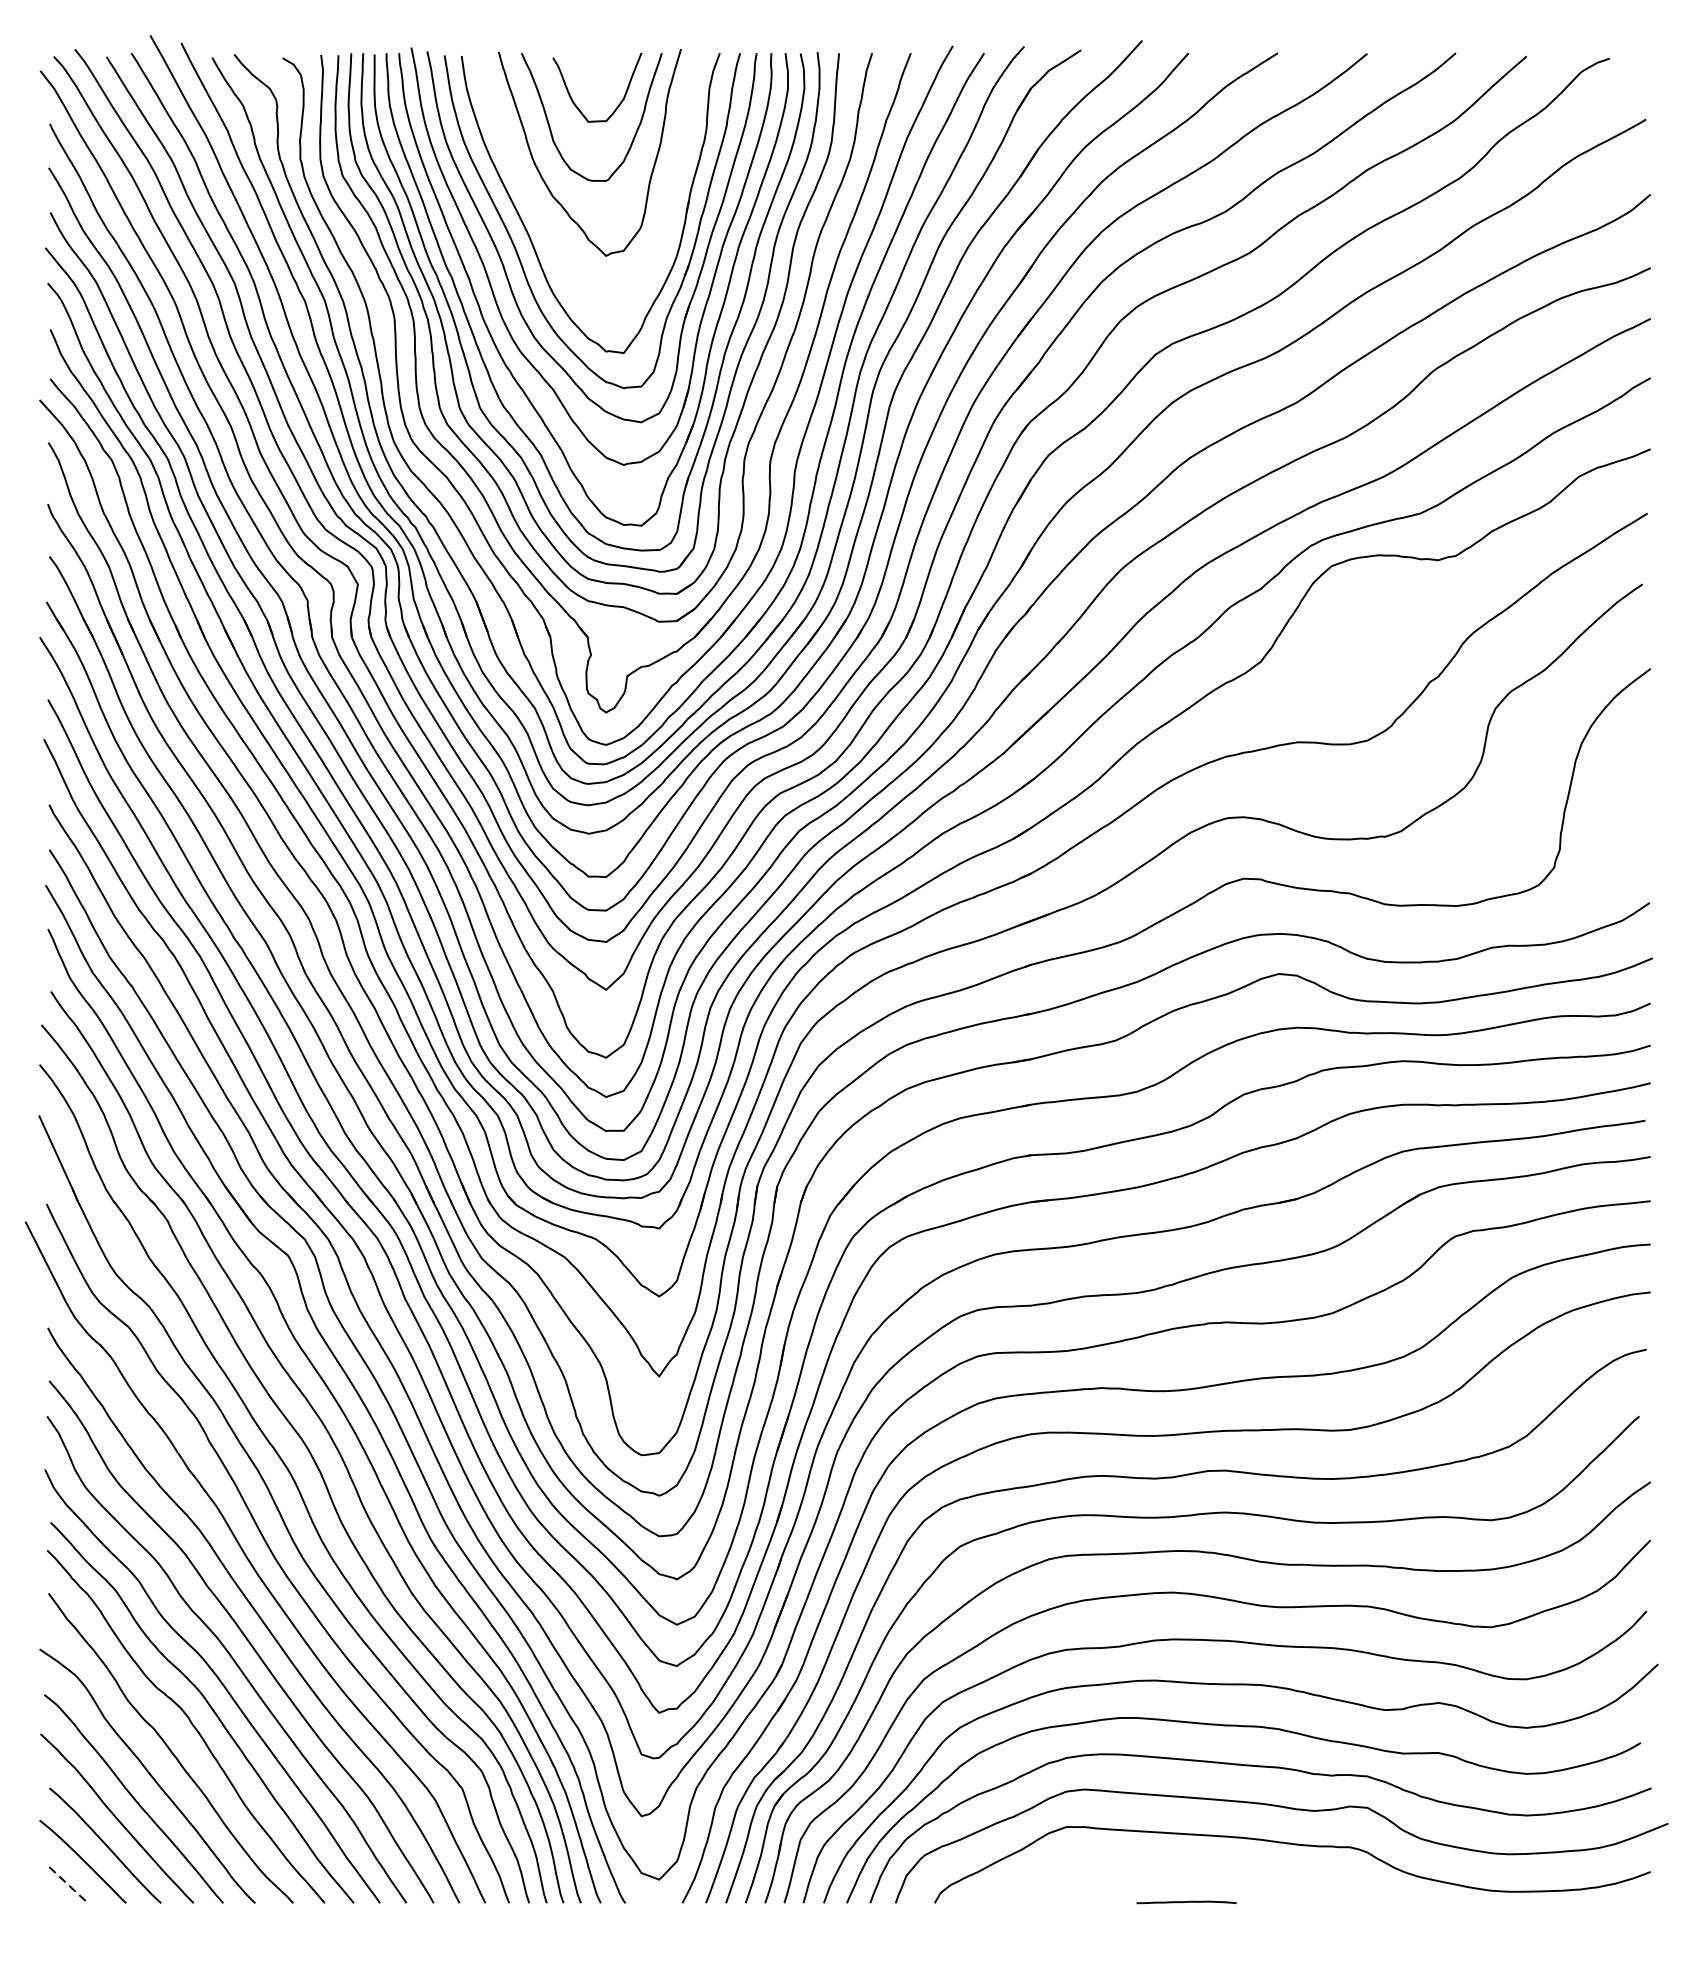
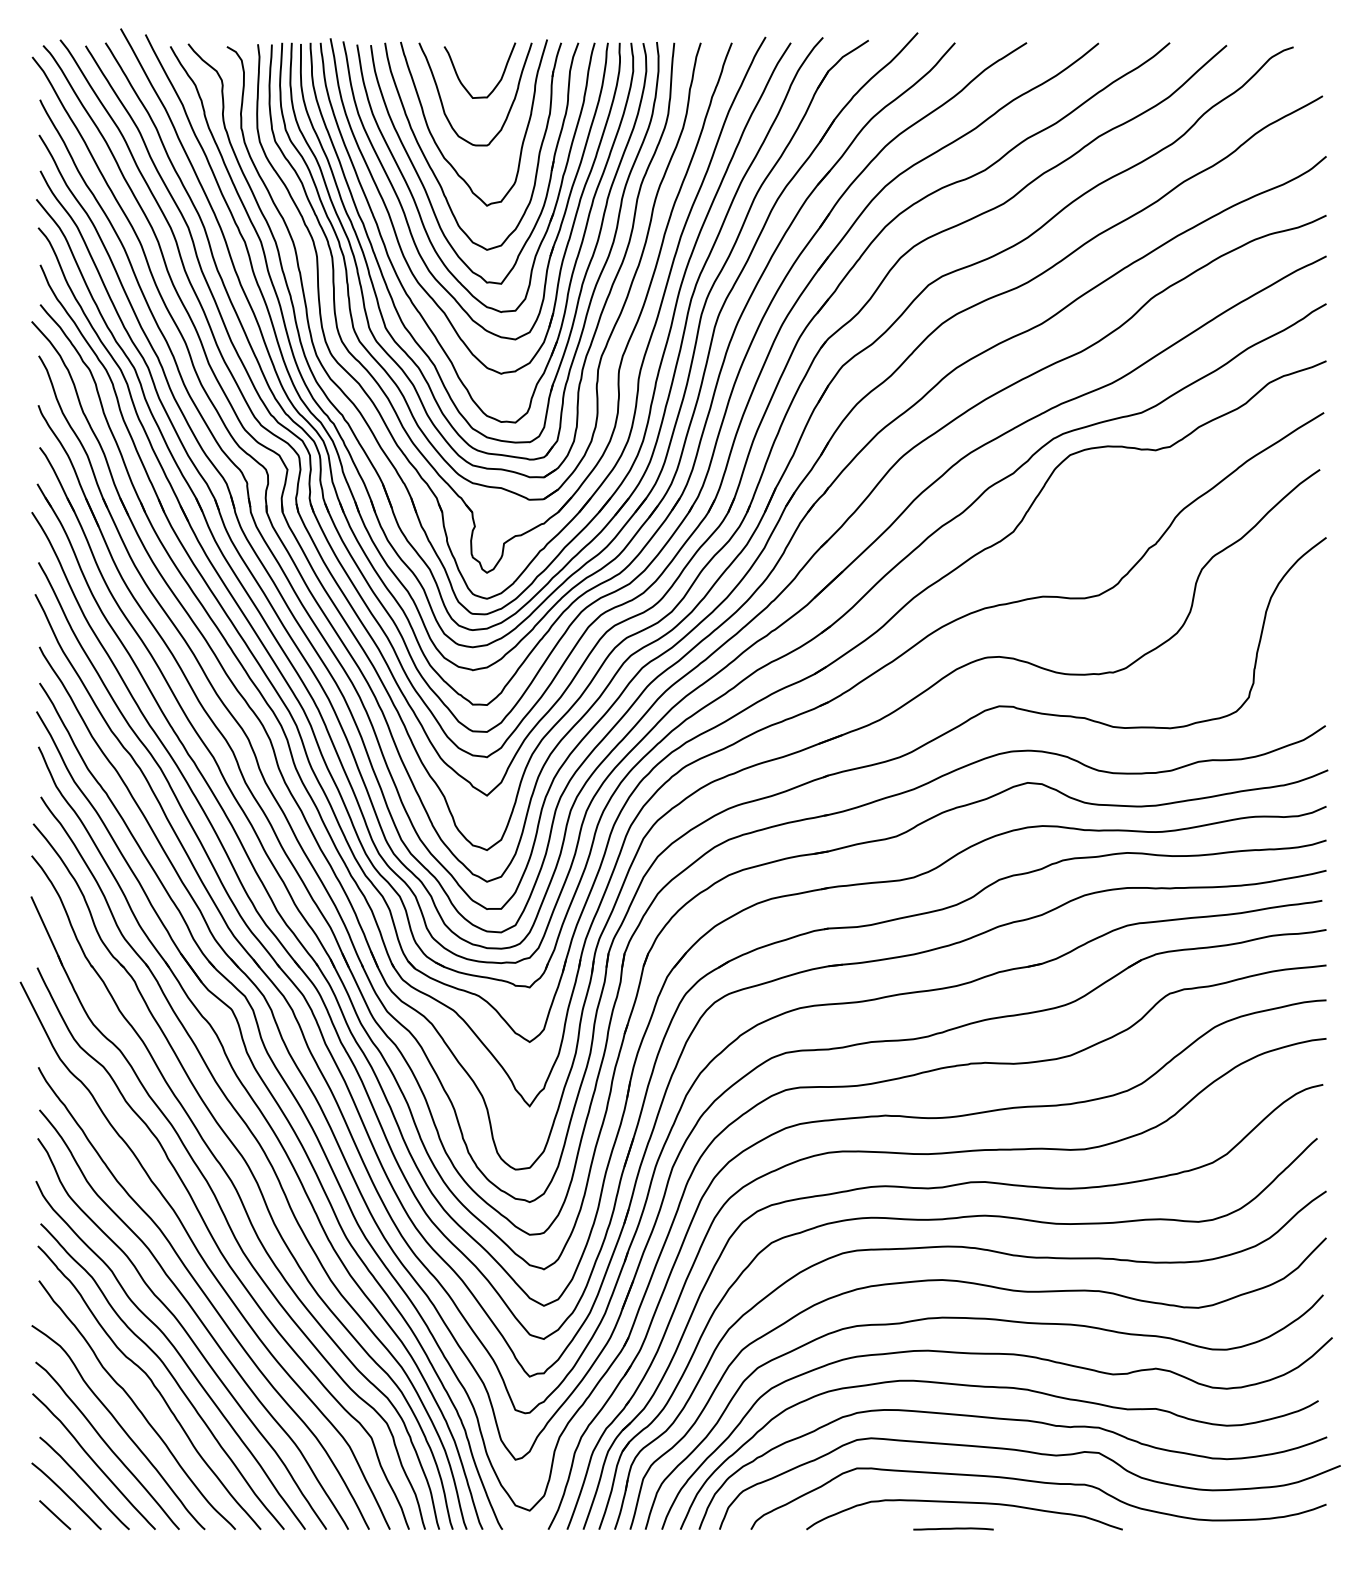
part: (539, 212) -> (433, 170), added
curve: (1200, 1870) -> (964, 1503), added
line: (70, 1886) -> (56, 1516), dashed -> solid

